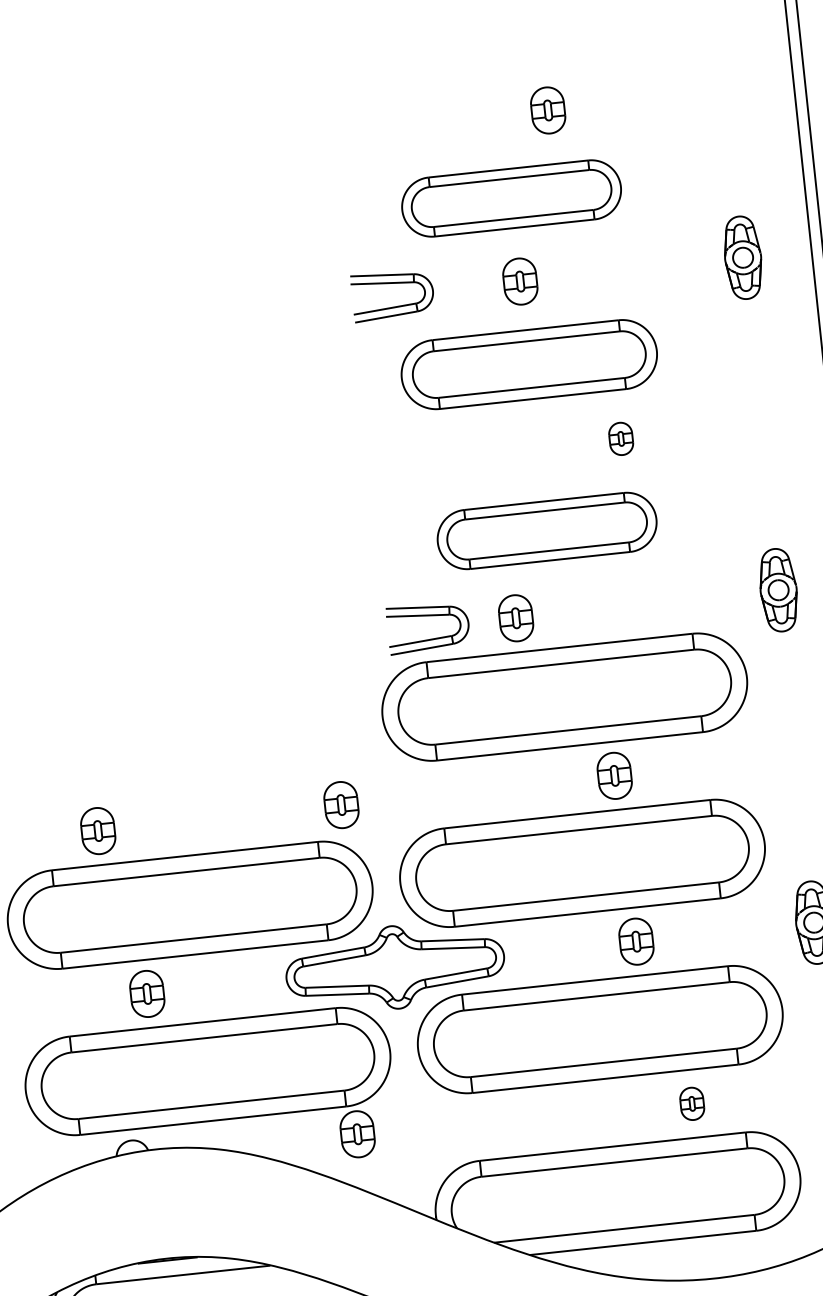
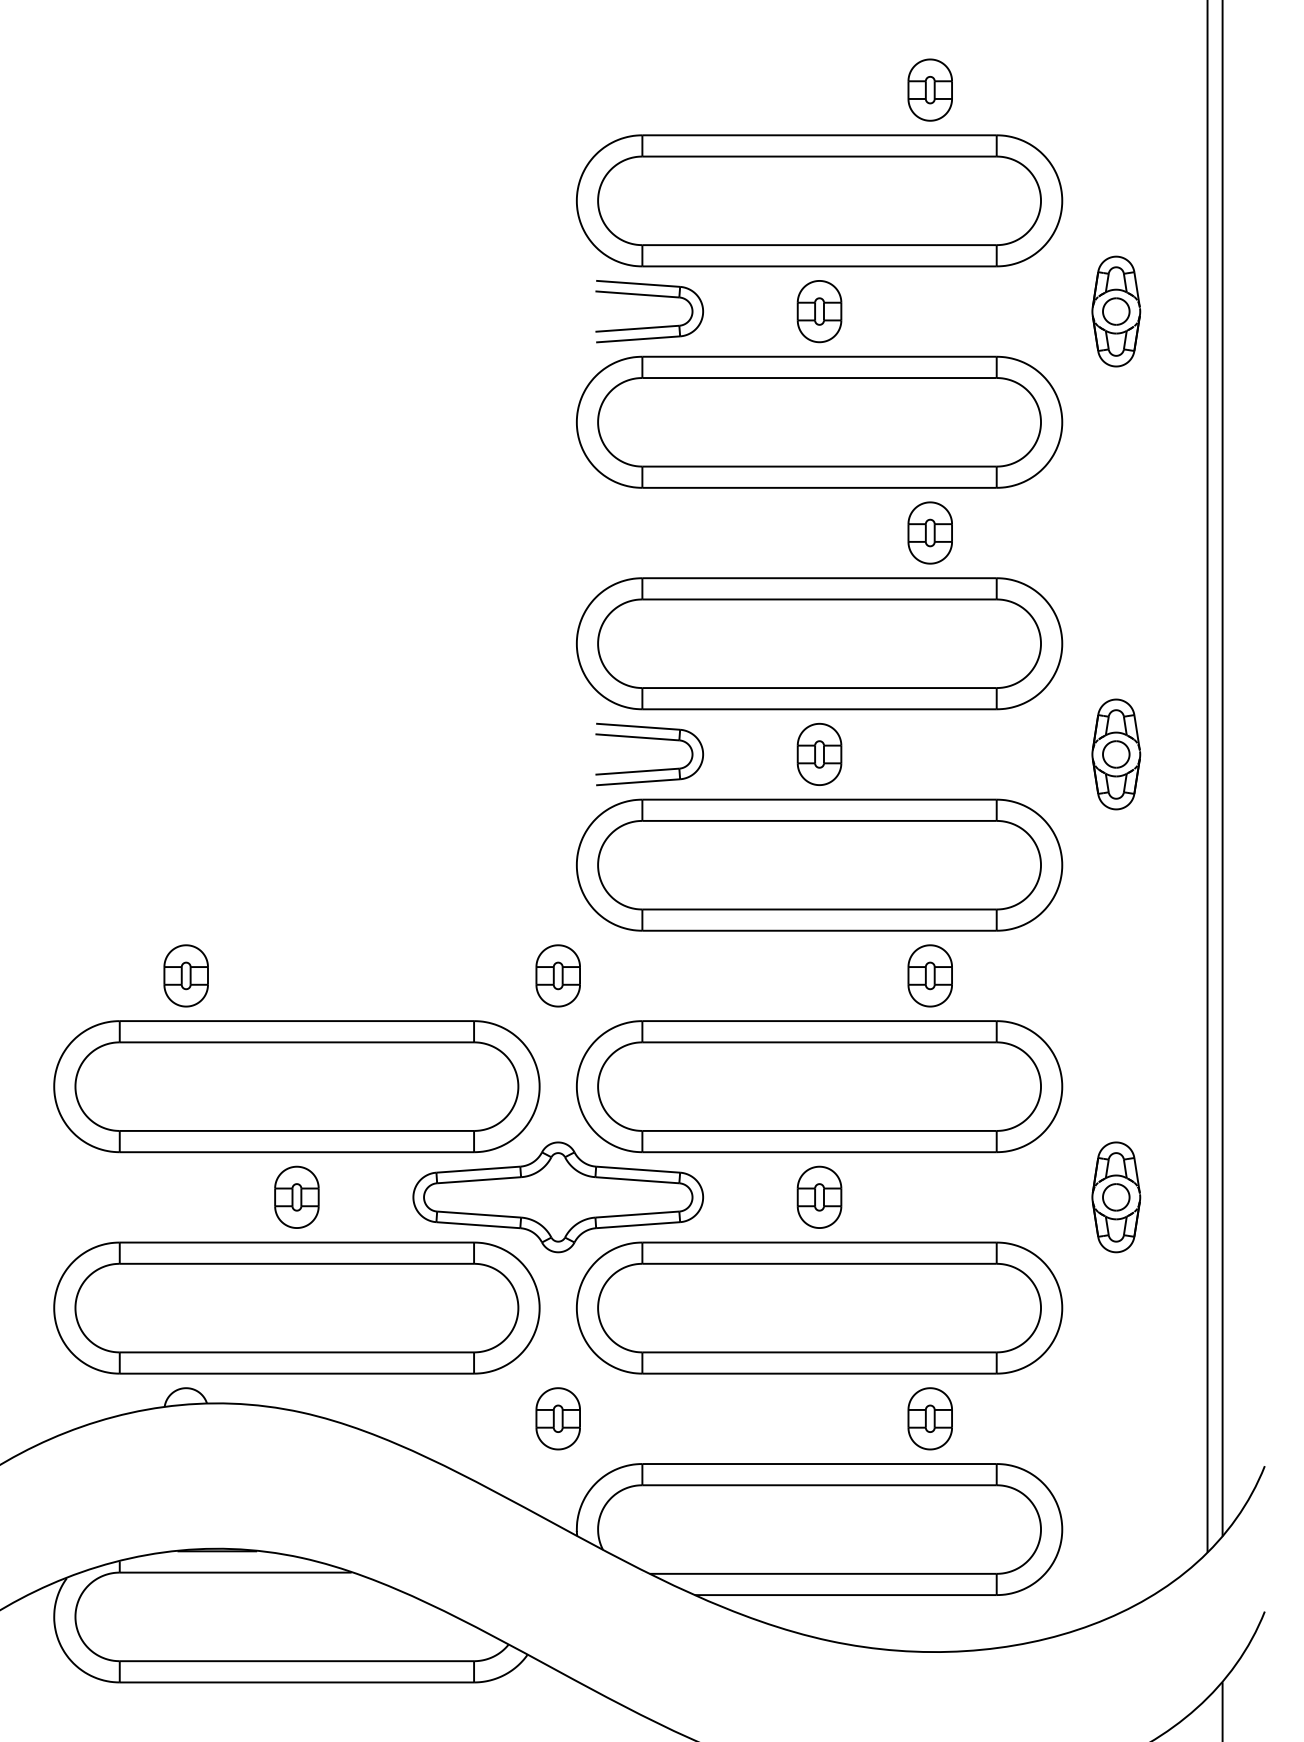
part: (547, 110) -> (929, 89), moved
part: (511, 198) -> (819, 200), size x1.67
part: (529, 364) -> (819, 421), size x1.43
part: (620, 438) -> (929, 532), size x1.43
part: (546, 530) -> (819, 643), size x1.67
part: (515, 617) -> (819, 753), moved
part: (614, 775) -> (929, 975), moved
part: (340, 804) -> (557, 975), moved
part: (636, 941) -> (819, 1196), moved
part: (146, 993) -> (296, 1196), moved
part: (691, 1103) -> (929, 1418), size x1.43
part: (357, 1134) -> (557, 1418), moved

